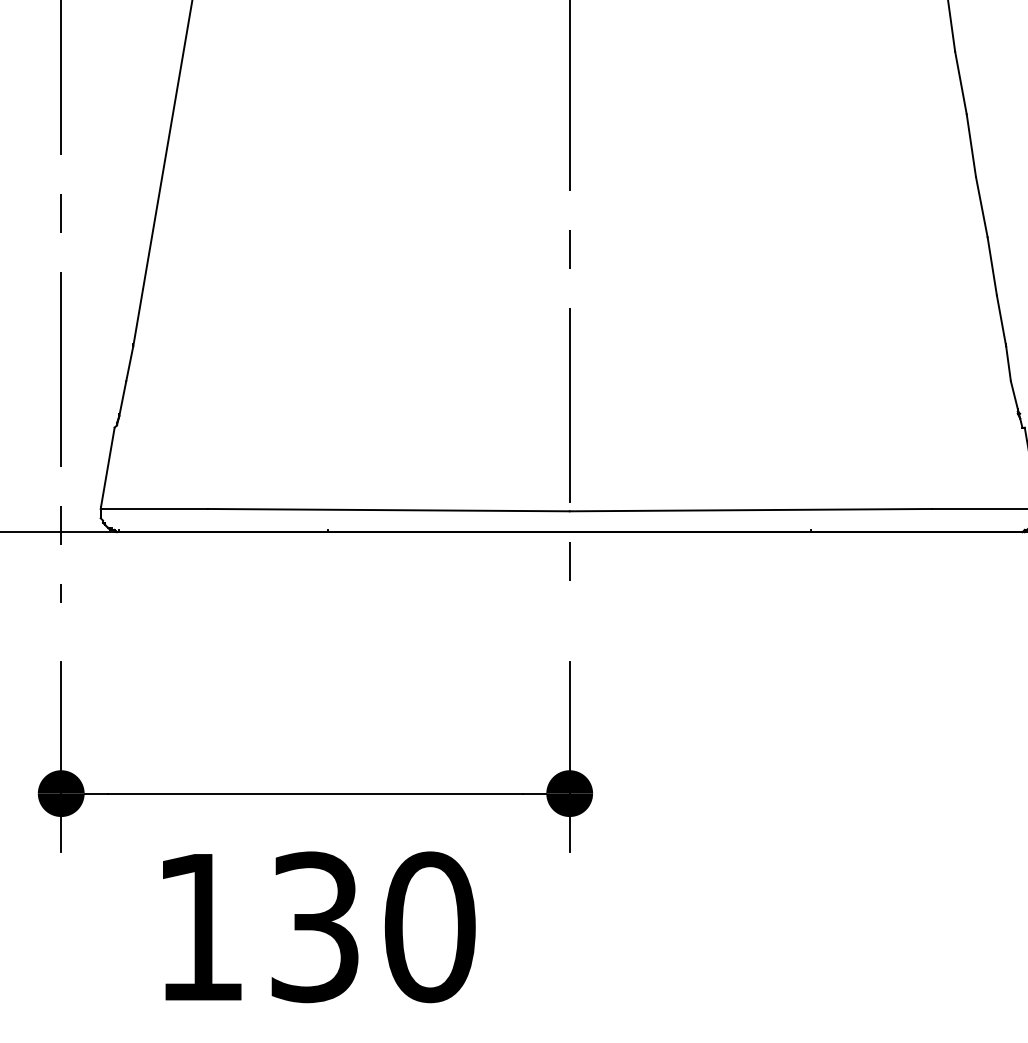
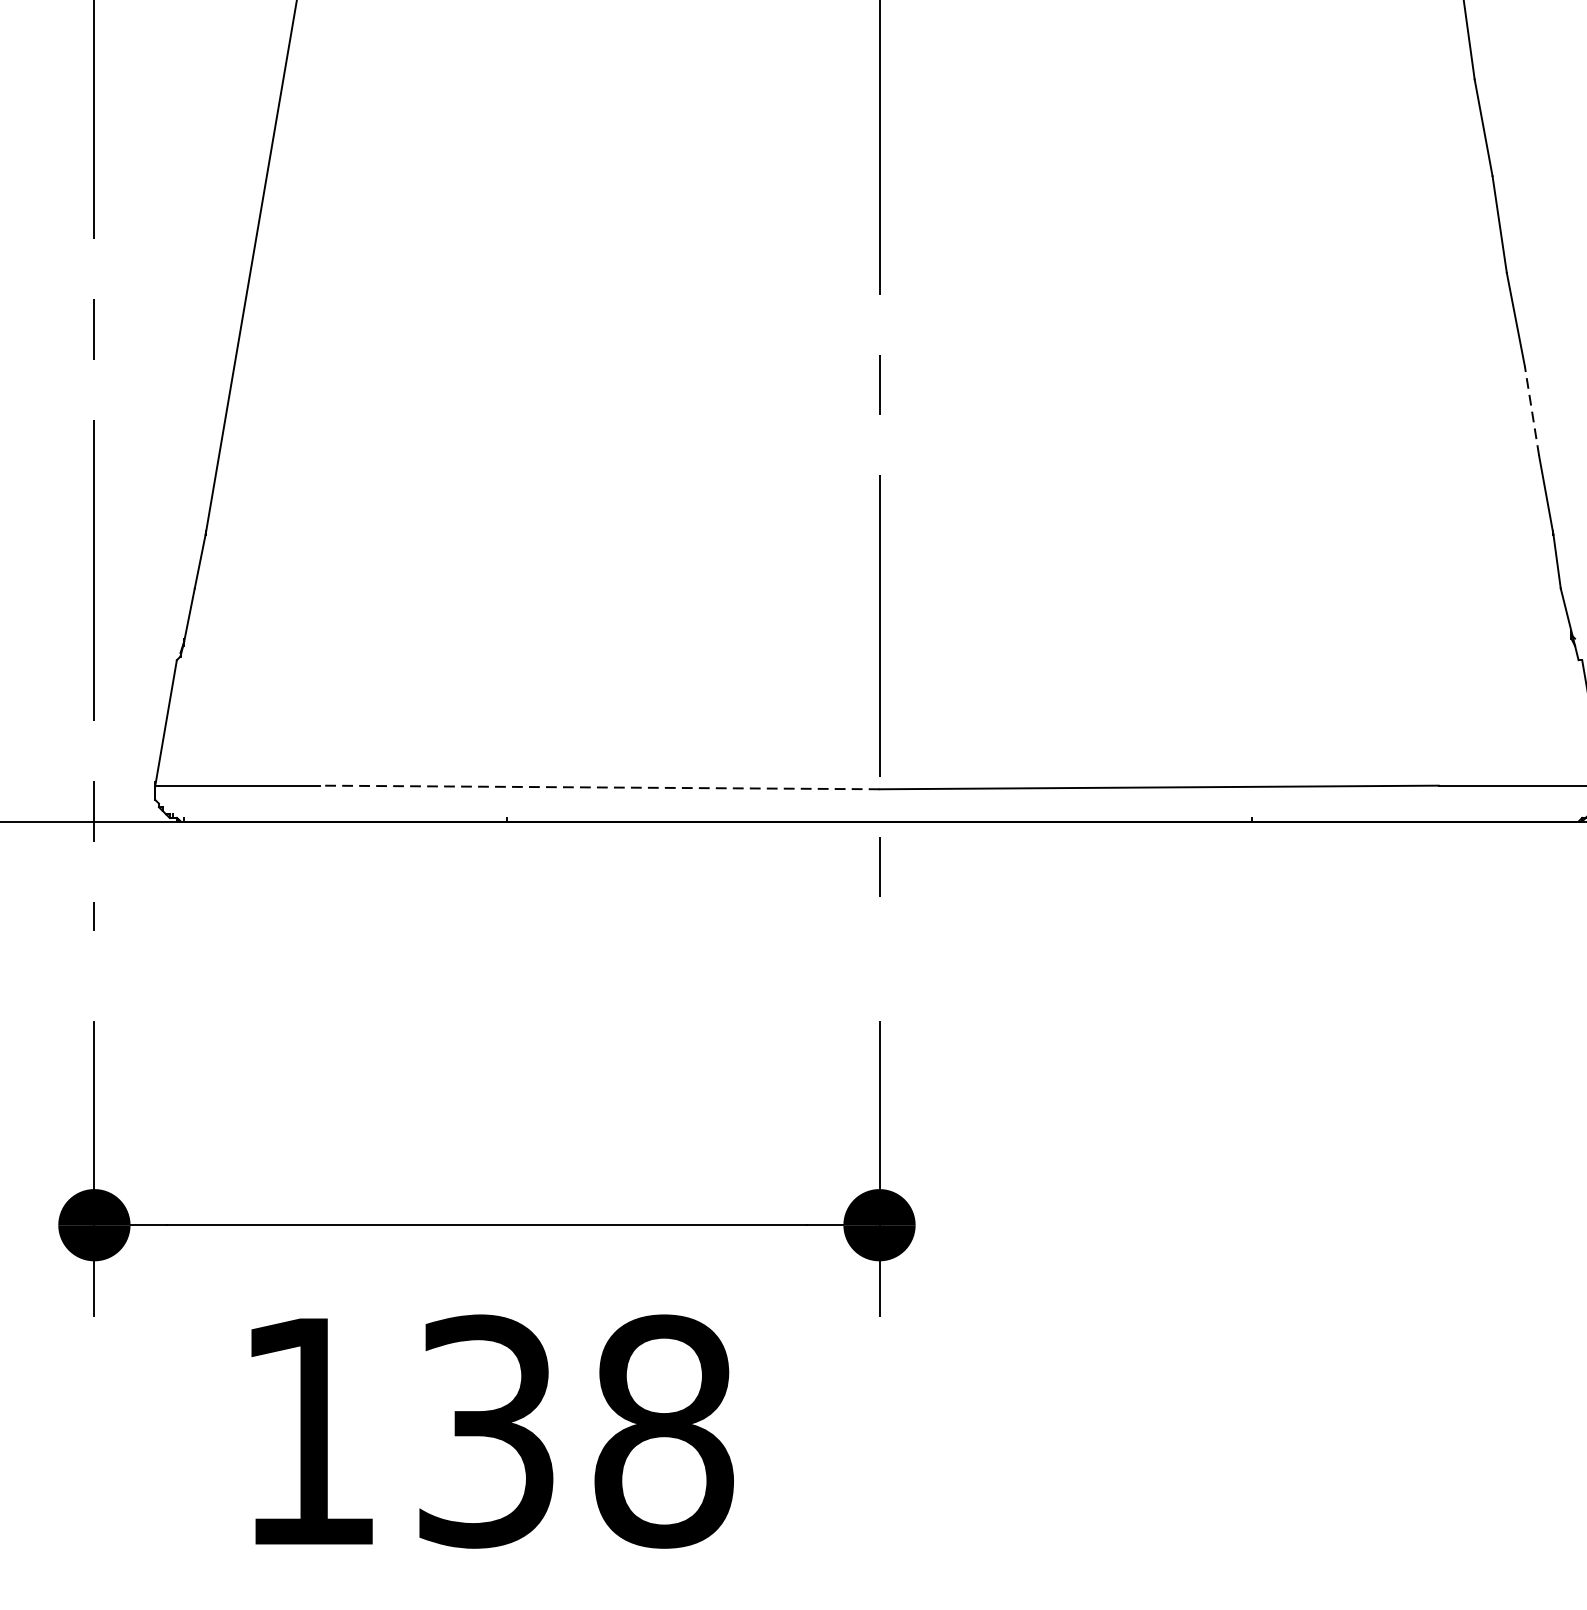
line: (992, 265) -> (1532, 409), solid -> dashed
line: (388, 510) -> (599, 788), solid -> dashed
text: (429, 926) -> (663, 1430), 130 -> 138

